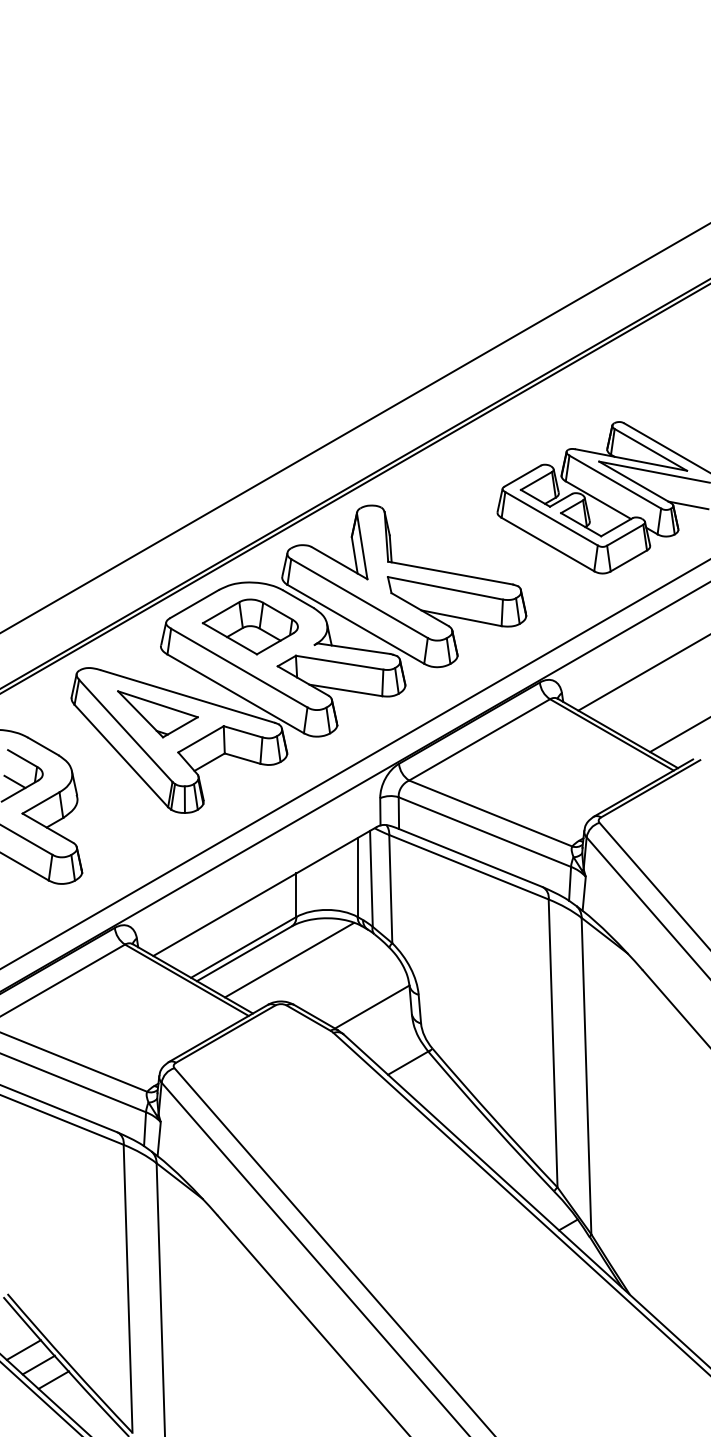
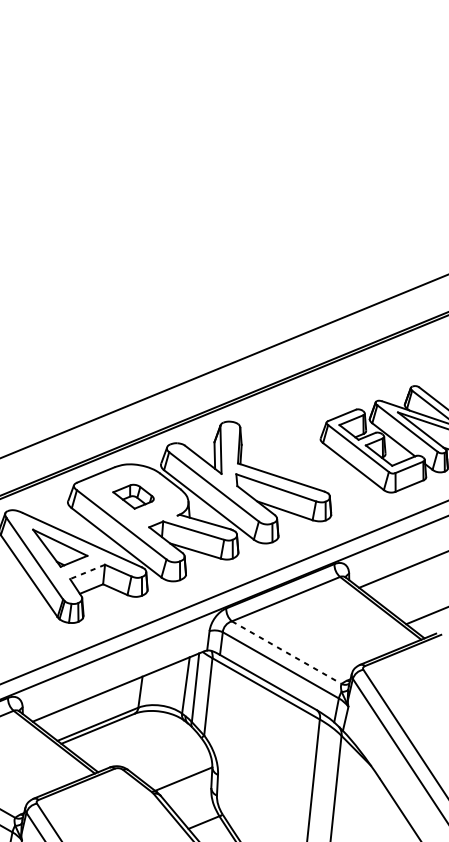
part: (249, 626) -> (132, 496), size x0.6
line: (200, 739) -> (87, 571), solid -> dashed
line: (490, 813) -> (286, 652), solid -> dashed
line: (289, 959) -> (129, 737), removed

